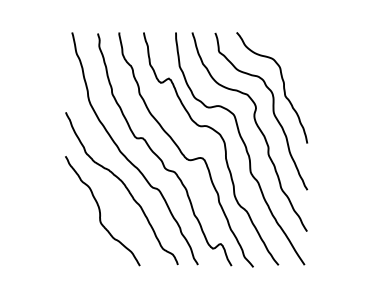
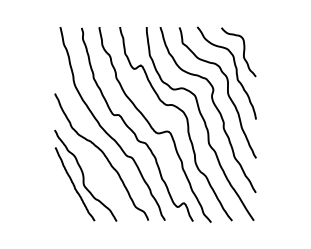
curve: (291, 63) -> (242, 52), added
curve: (88, 220) -> (73, 183), added

